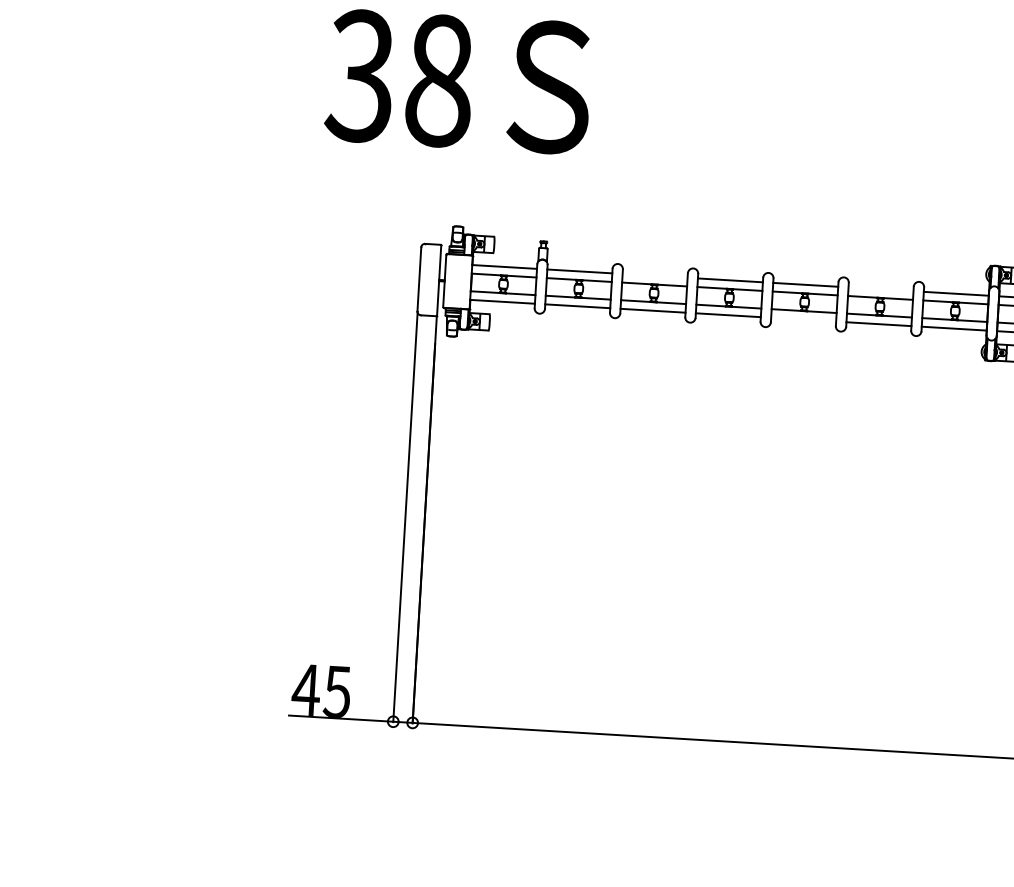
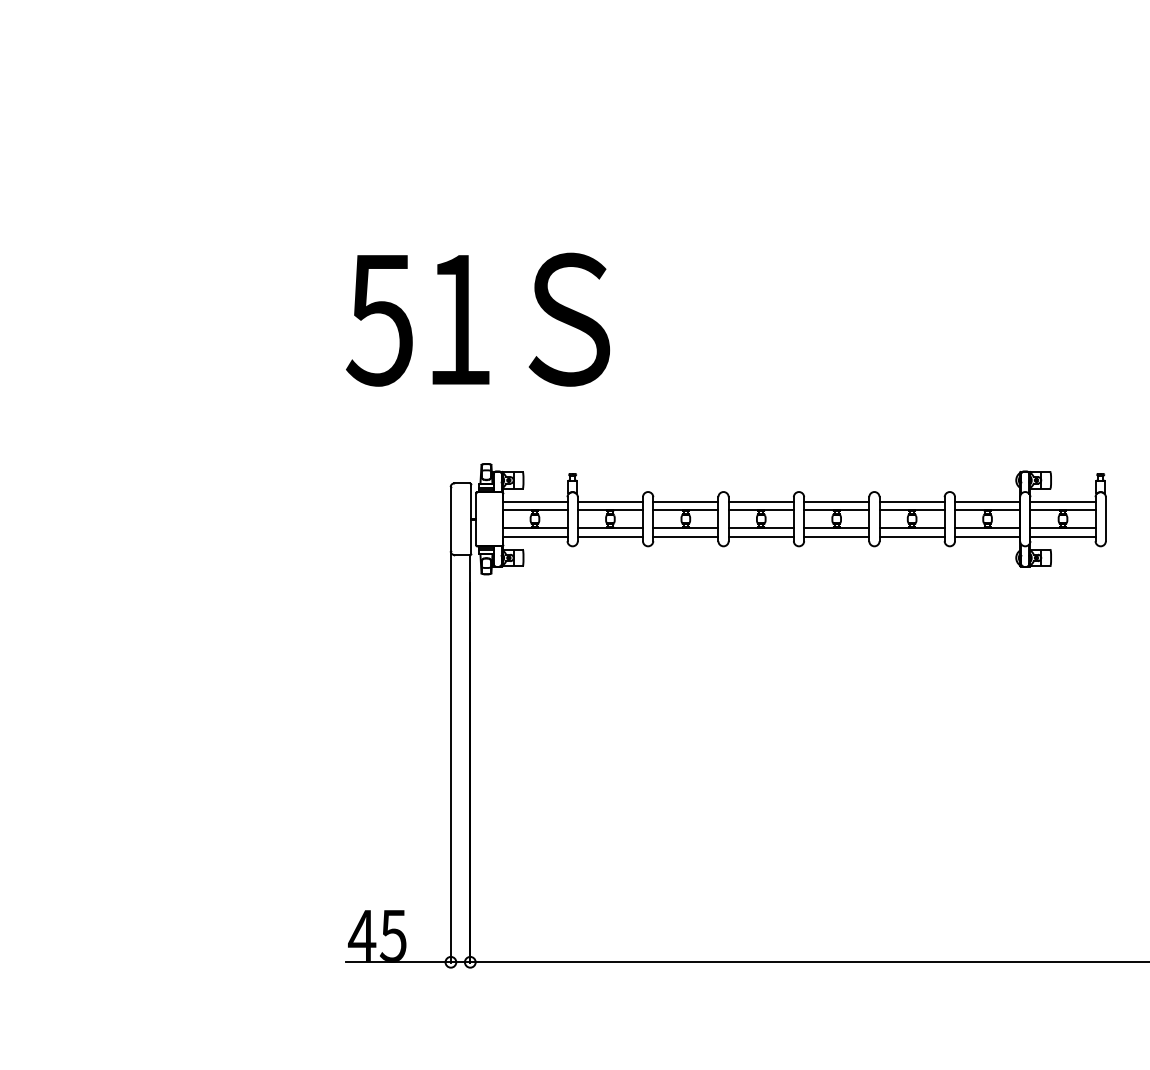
text: (400, 78) -> (419, 319), 38 -> 51
line: (654, 275) -> (685, 501), added
line: (880, 289) -> (911, 501), added
line: (803, 319) -> (836, 536), added

